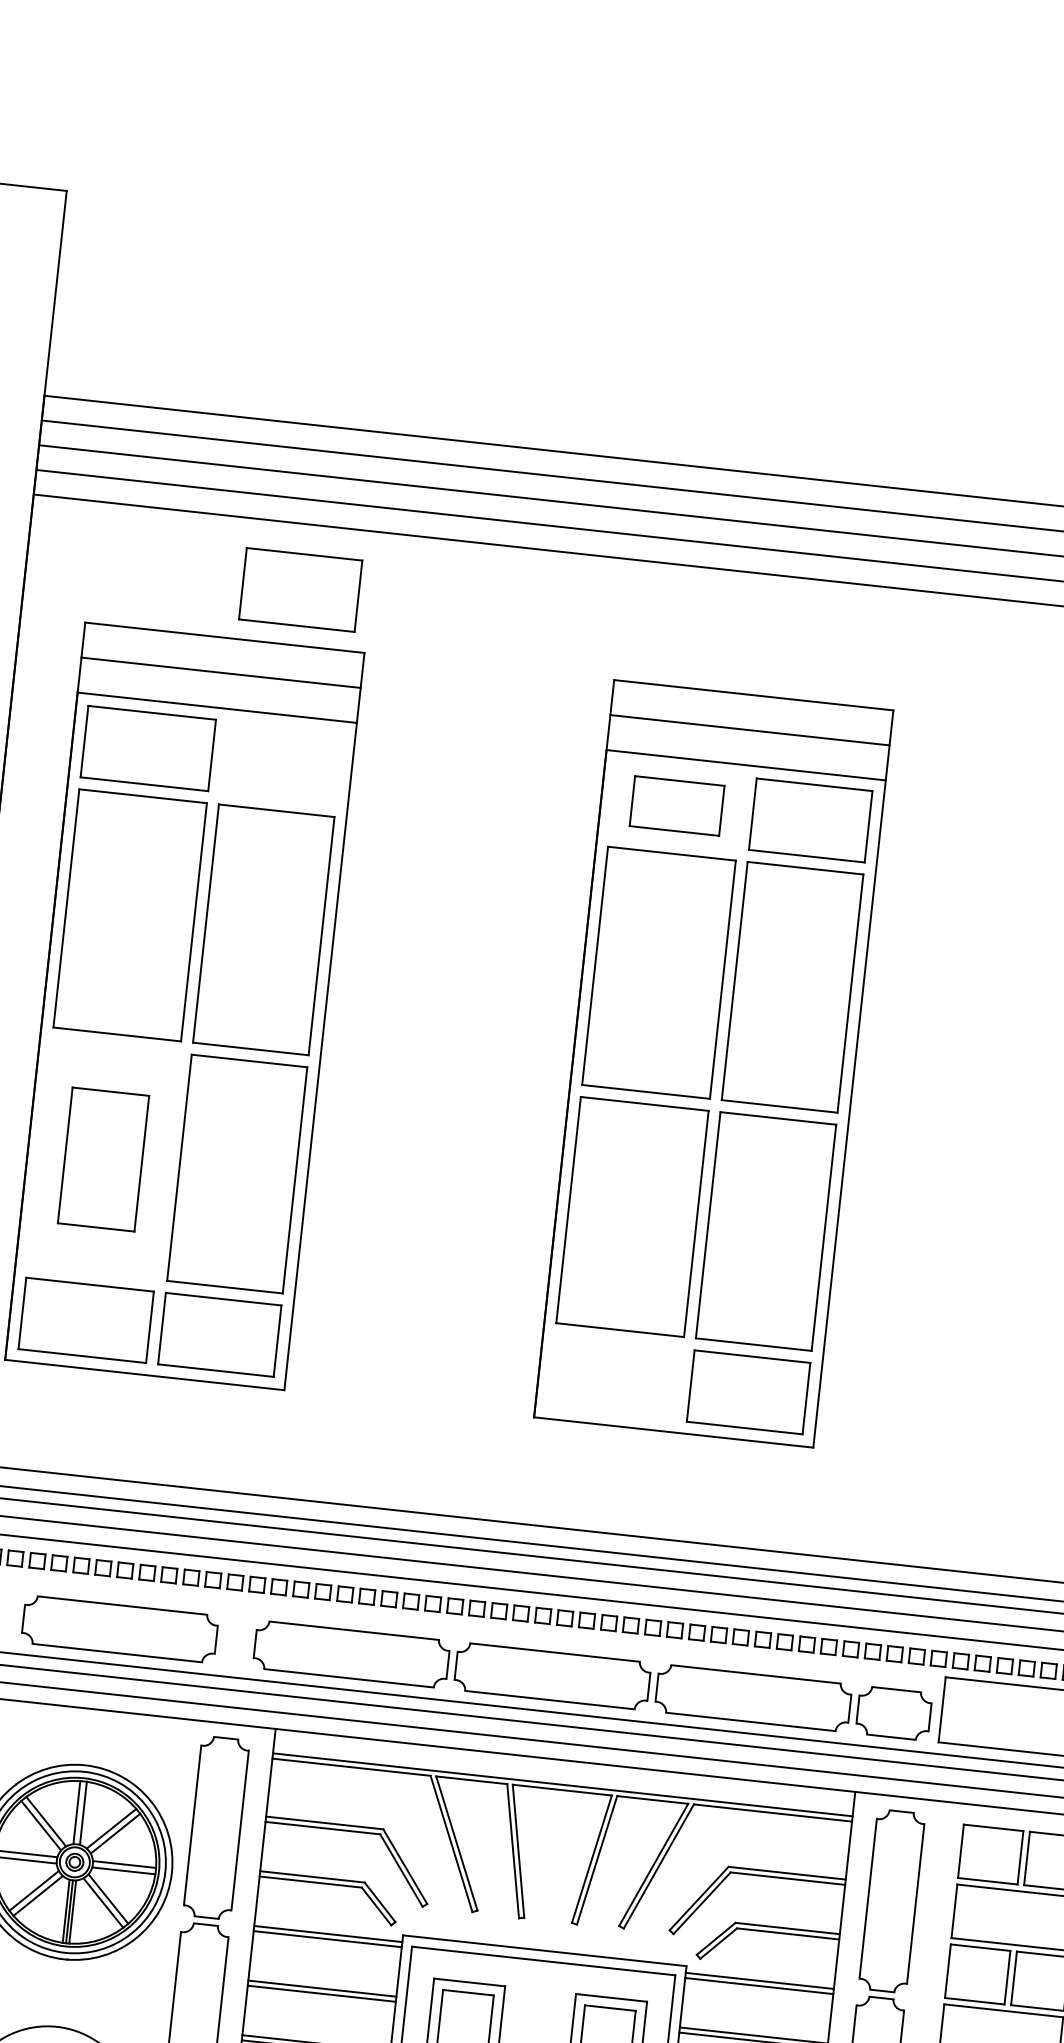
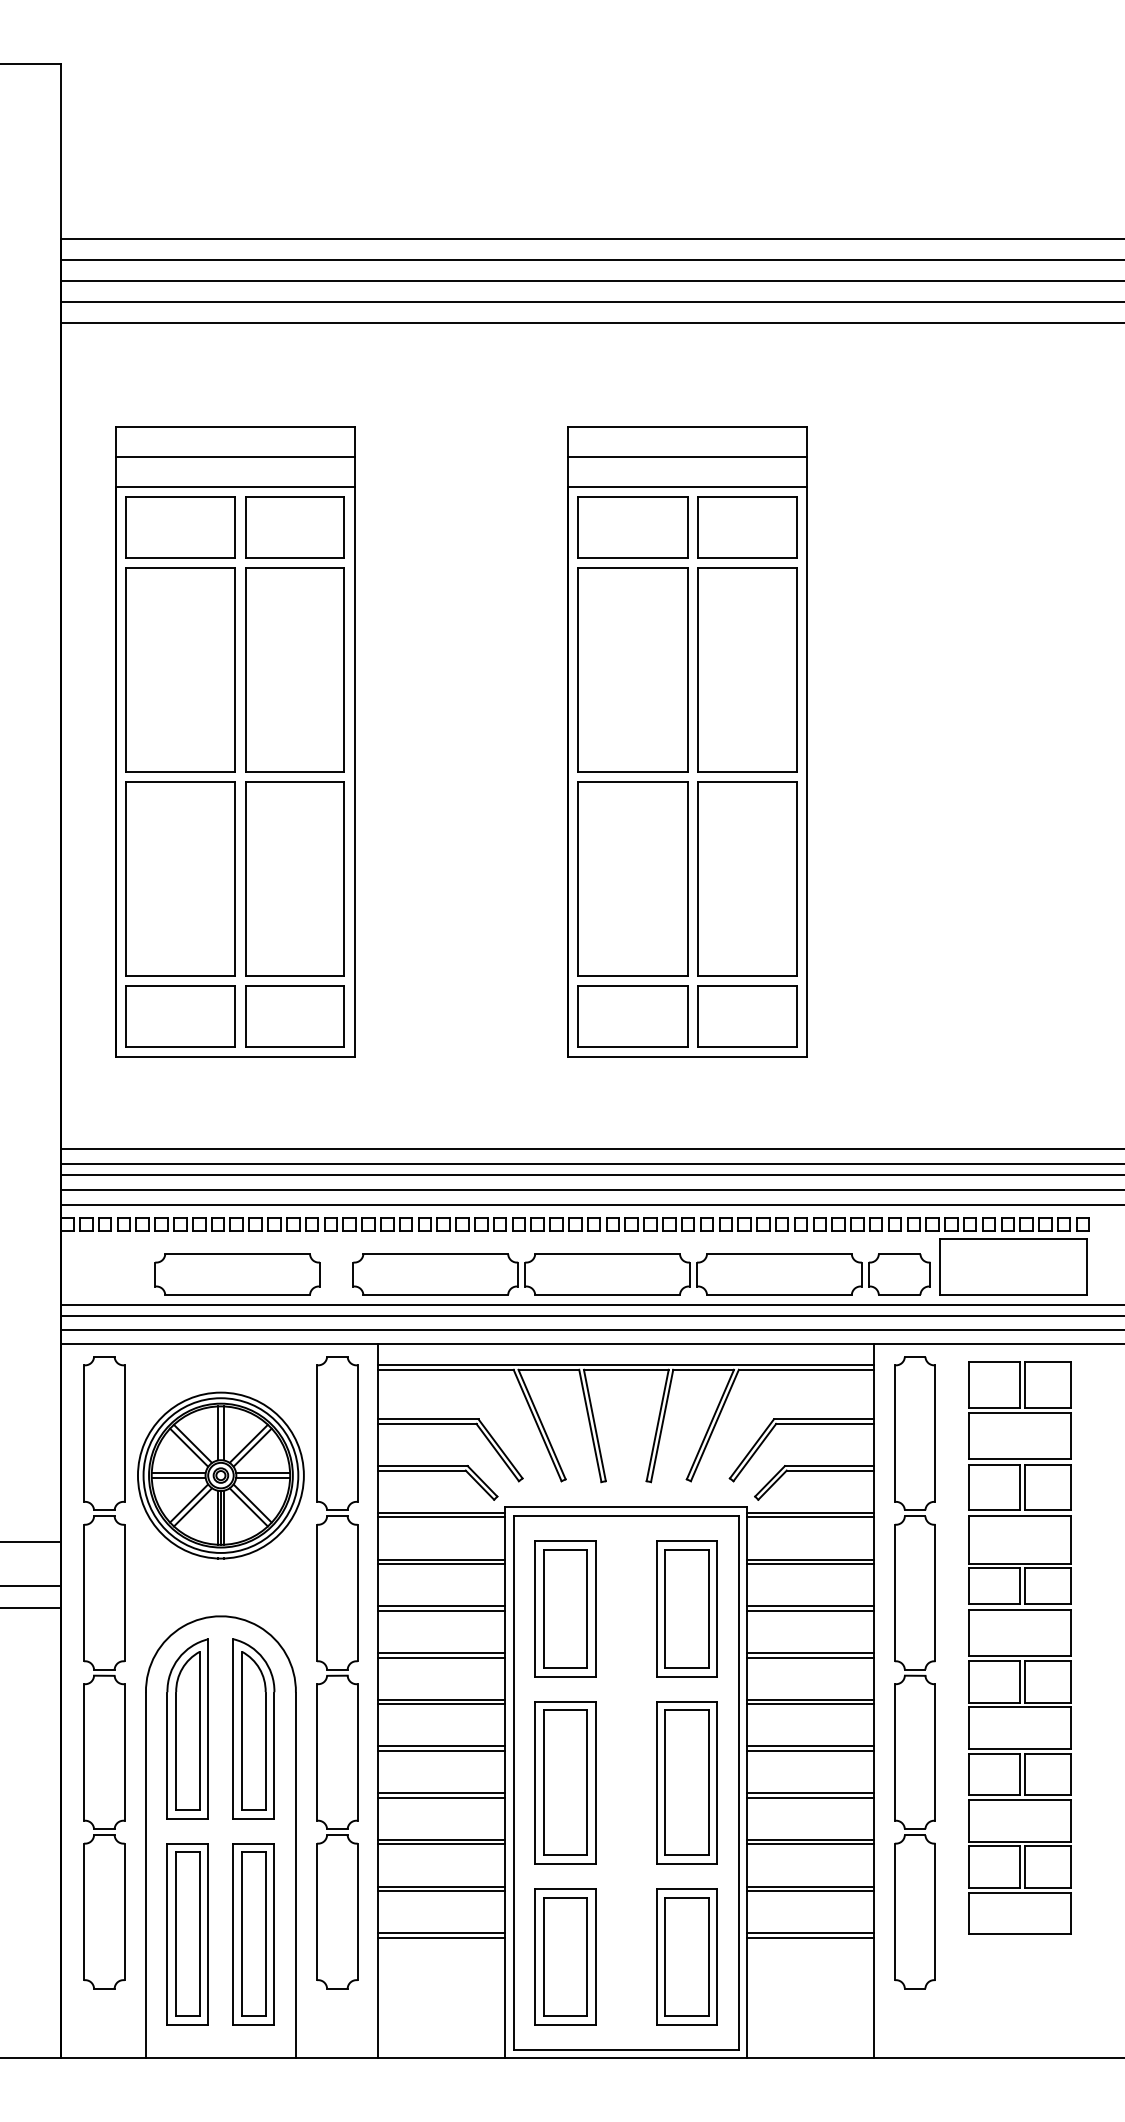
part: (300, 589) -> (294, 527), moved
part: (676, 805) -> (632, 527), size x1.43
part: (103, 1159) -> (180, 878), size x1.67
part: (614, 1377) -> (632, 1016), added

